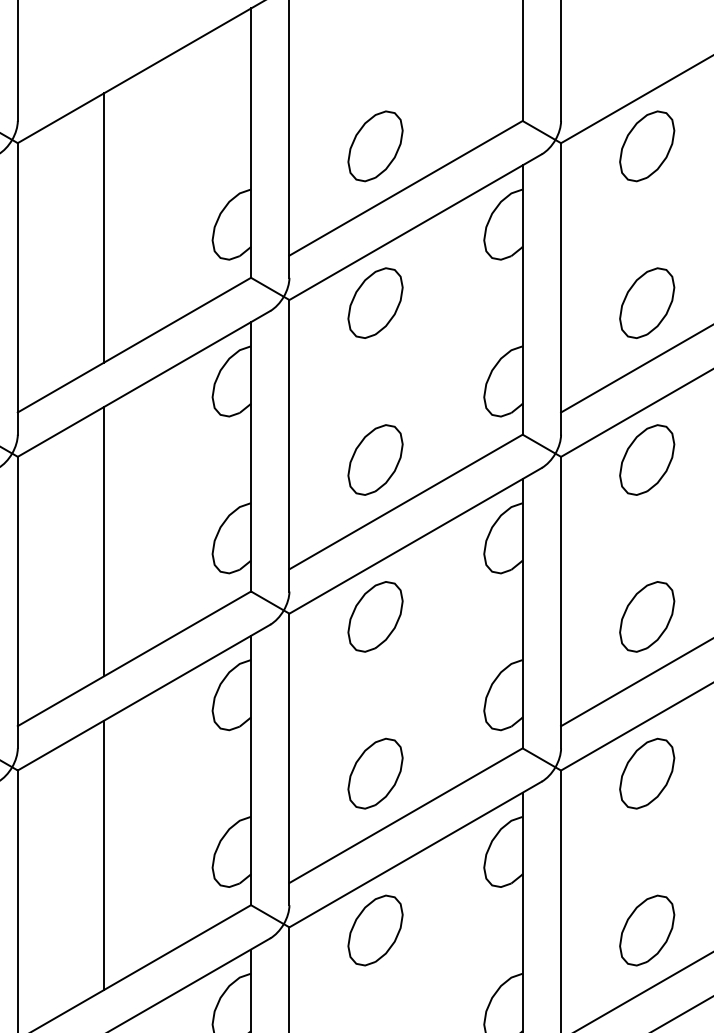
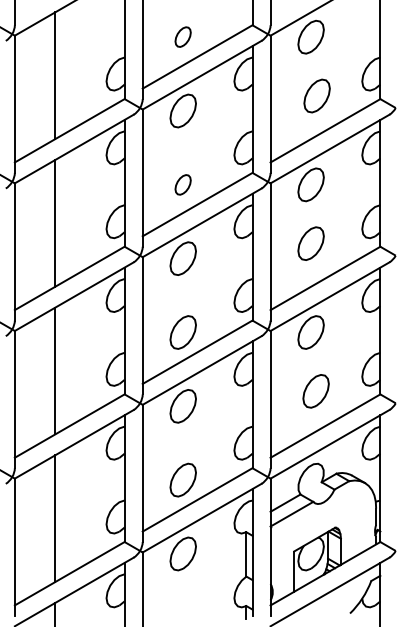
part: (373, 144) -> (182, 36), size x0.6
part: (645, 302) -> (316, 95), moved
part: (373, 459) -> (182, 184), size x0.6
part: (645, 616) -> (310, 243), moved
part: (645, 930) -> (315, 391), moved

